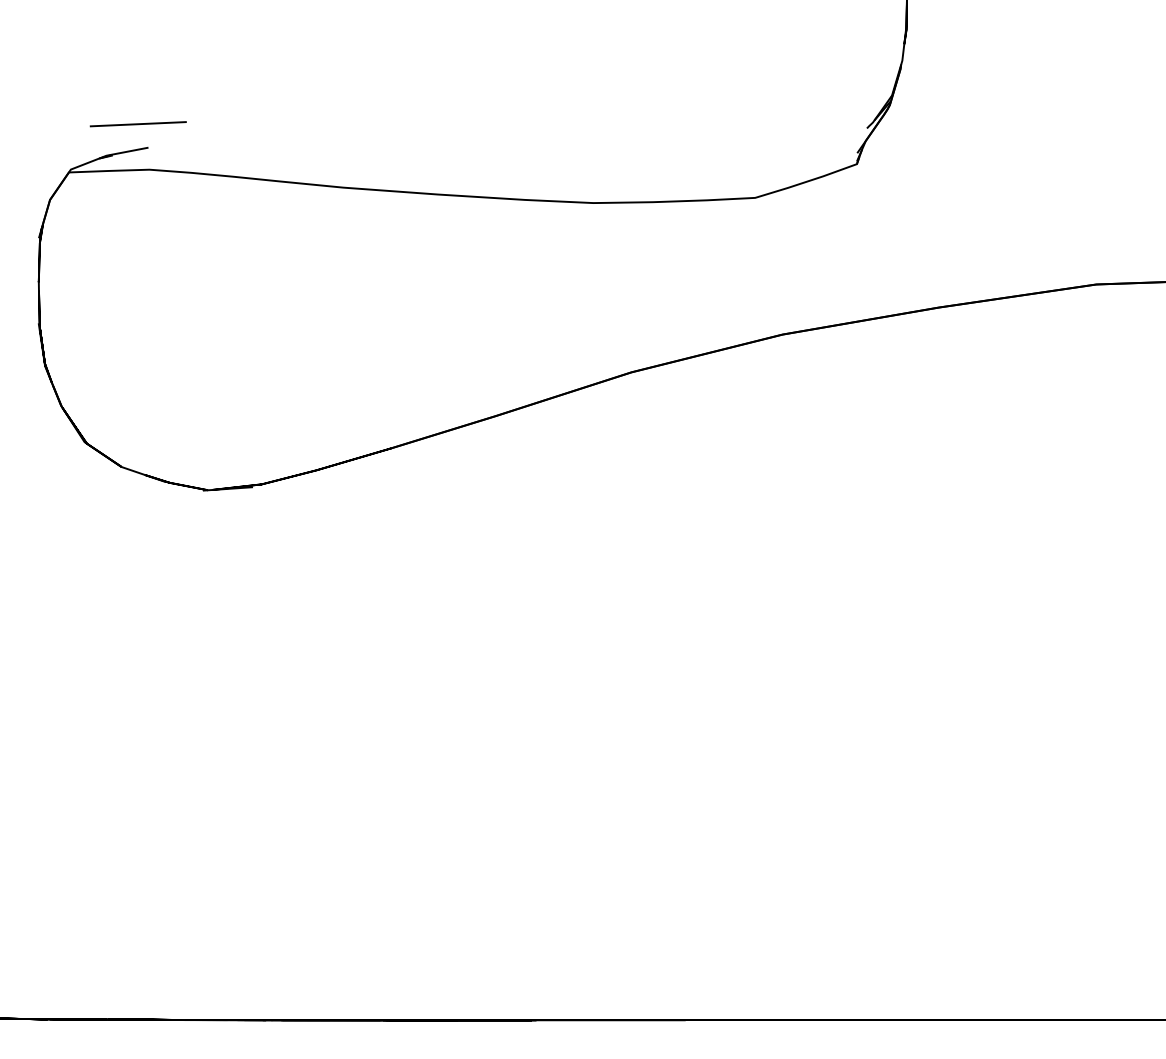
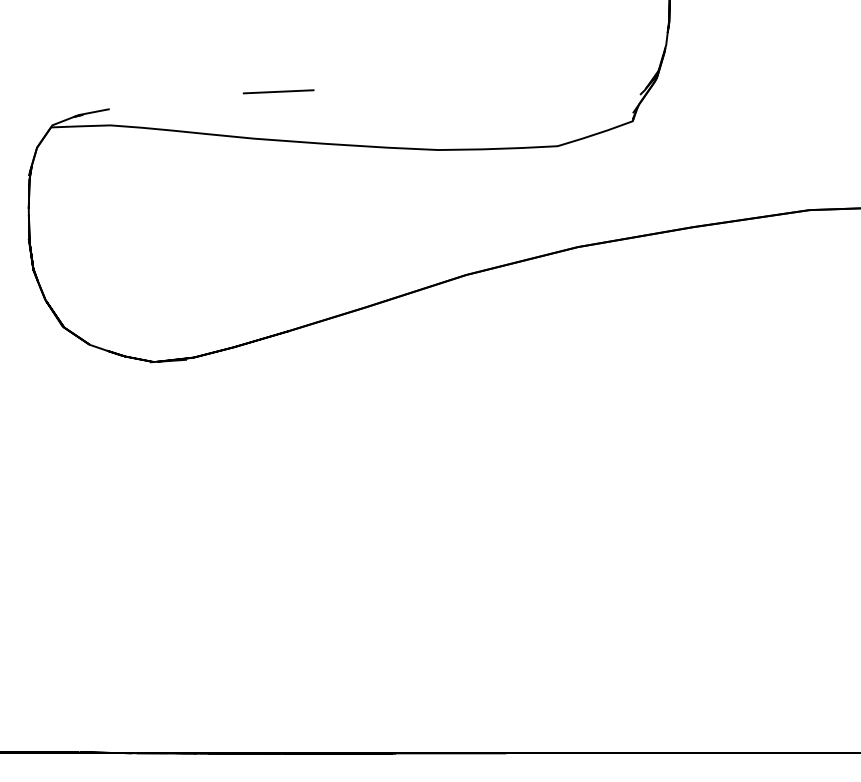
line: (137, 124) -> (278, 92), moved

